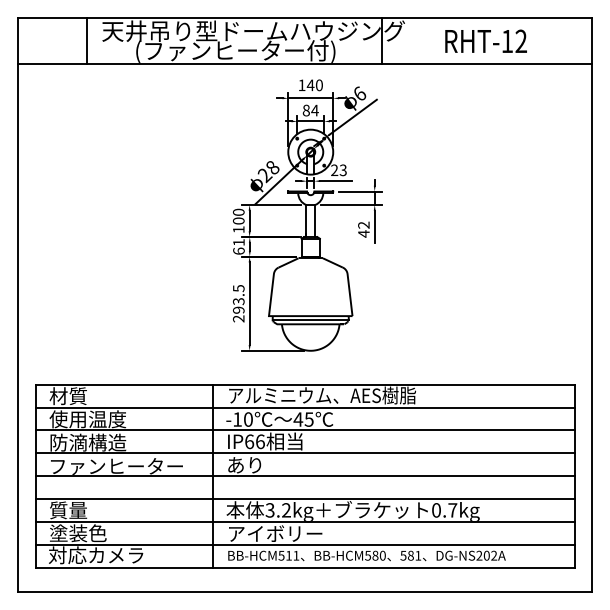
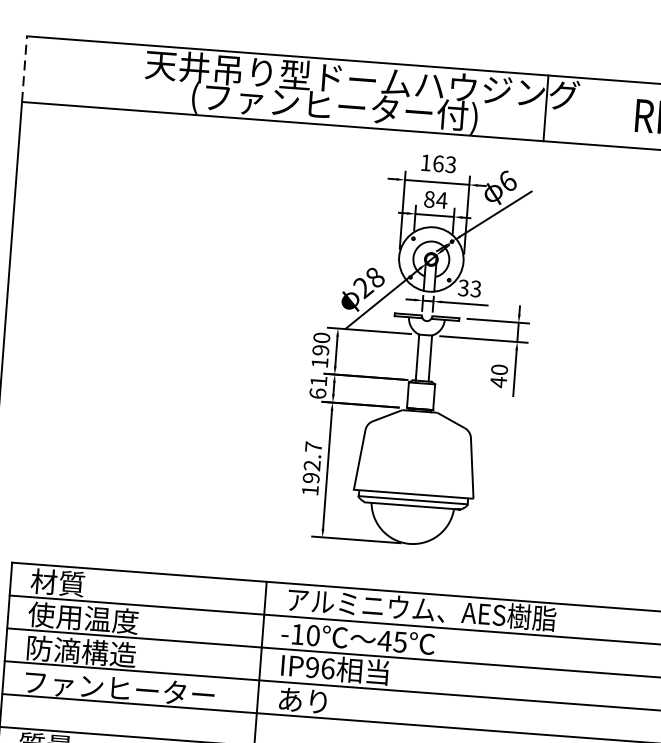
line: (18, 41) -> (24, 69), solid -> dashed
line: (87, 41) -> (123, 76), removed
text: (314, 85) -> (443, 164), 140 -> 163
text: (334, 170) -> (463, 288), 23 -> 33
text: (238, 220) -> (320, 349), 100 -> 190
text: (363, 224) -> (499, 368), 42 -> 40
text: (238, 303) -> (311, 468), 293.5 -> 192.7
text: (249, 441) -> (312, 667), IP66 -> IP96

